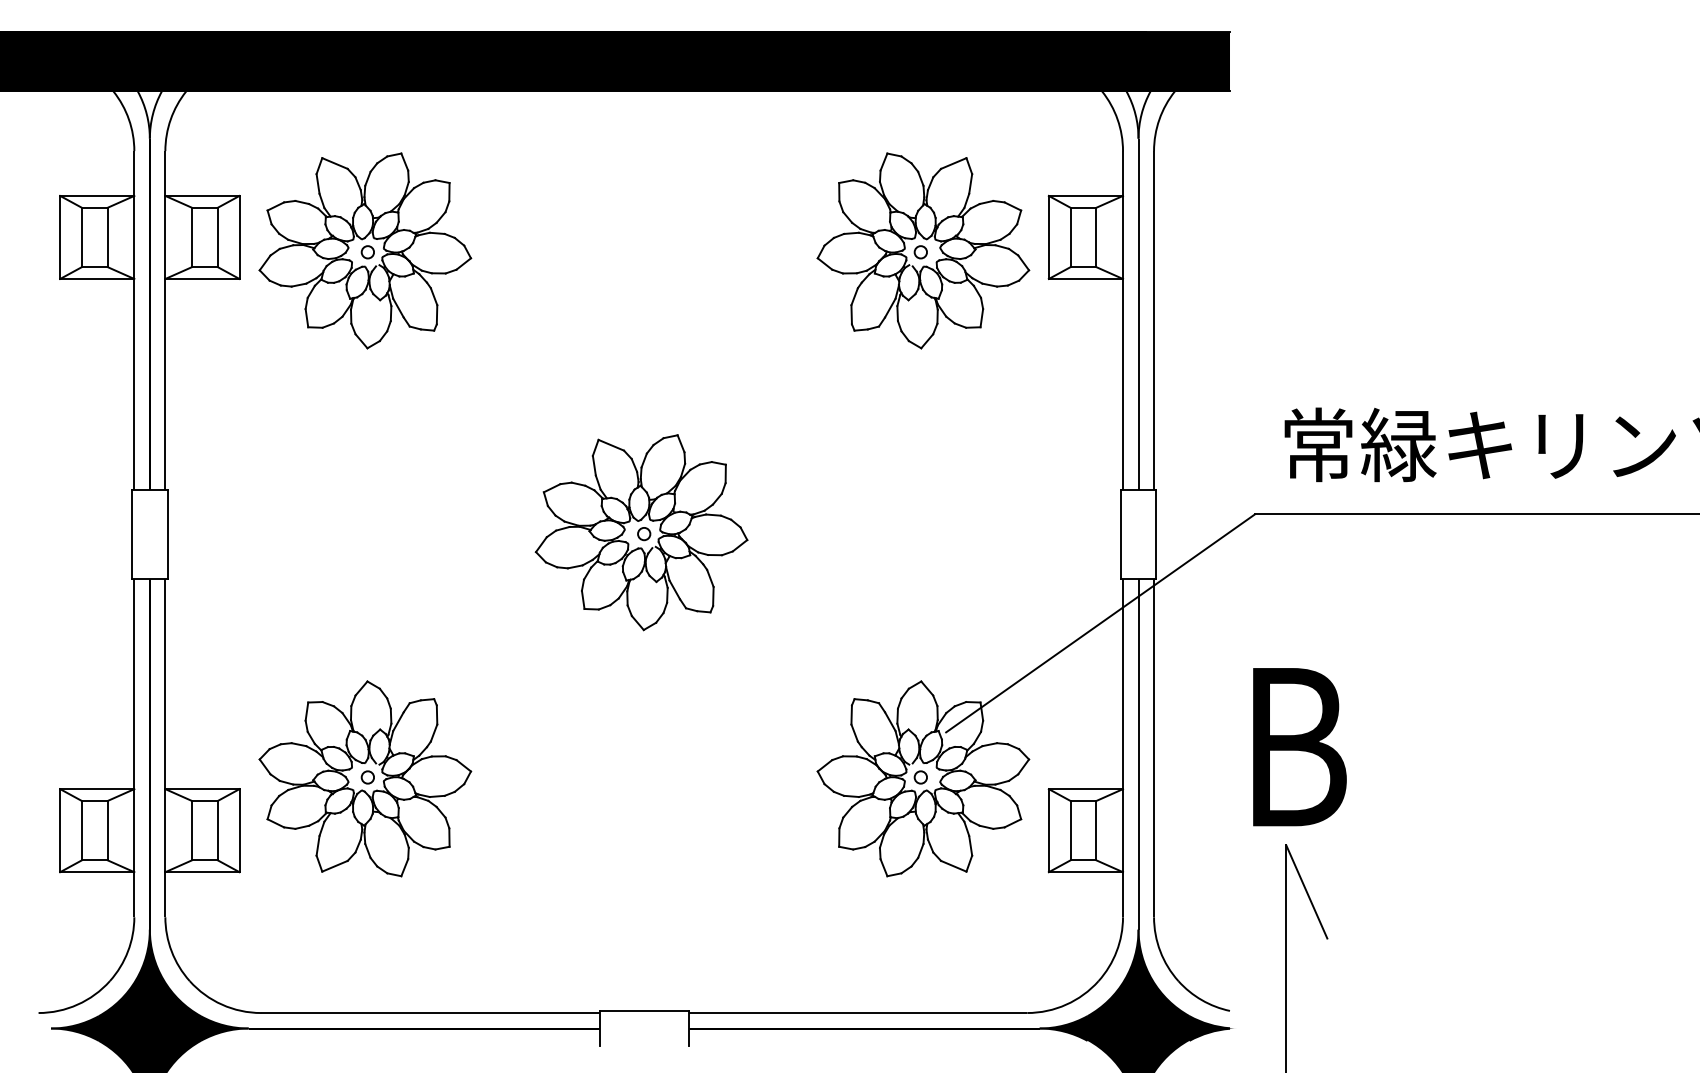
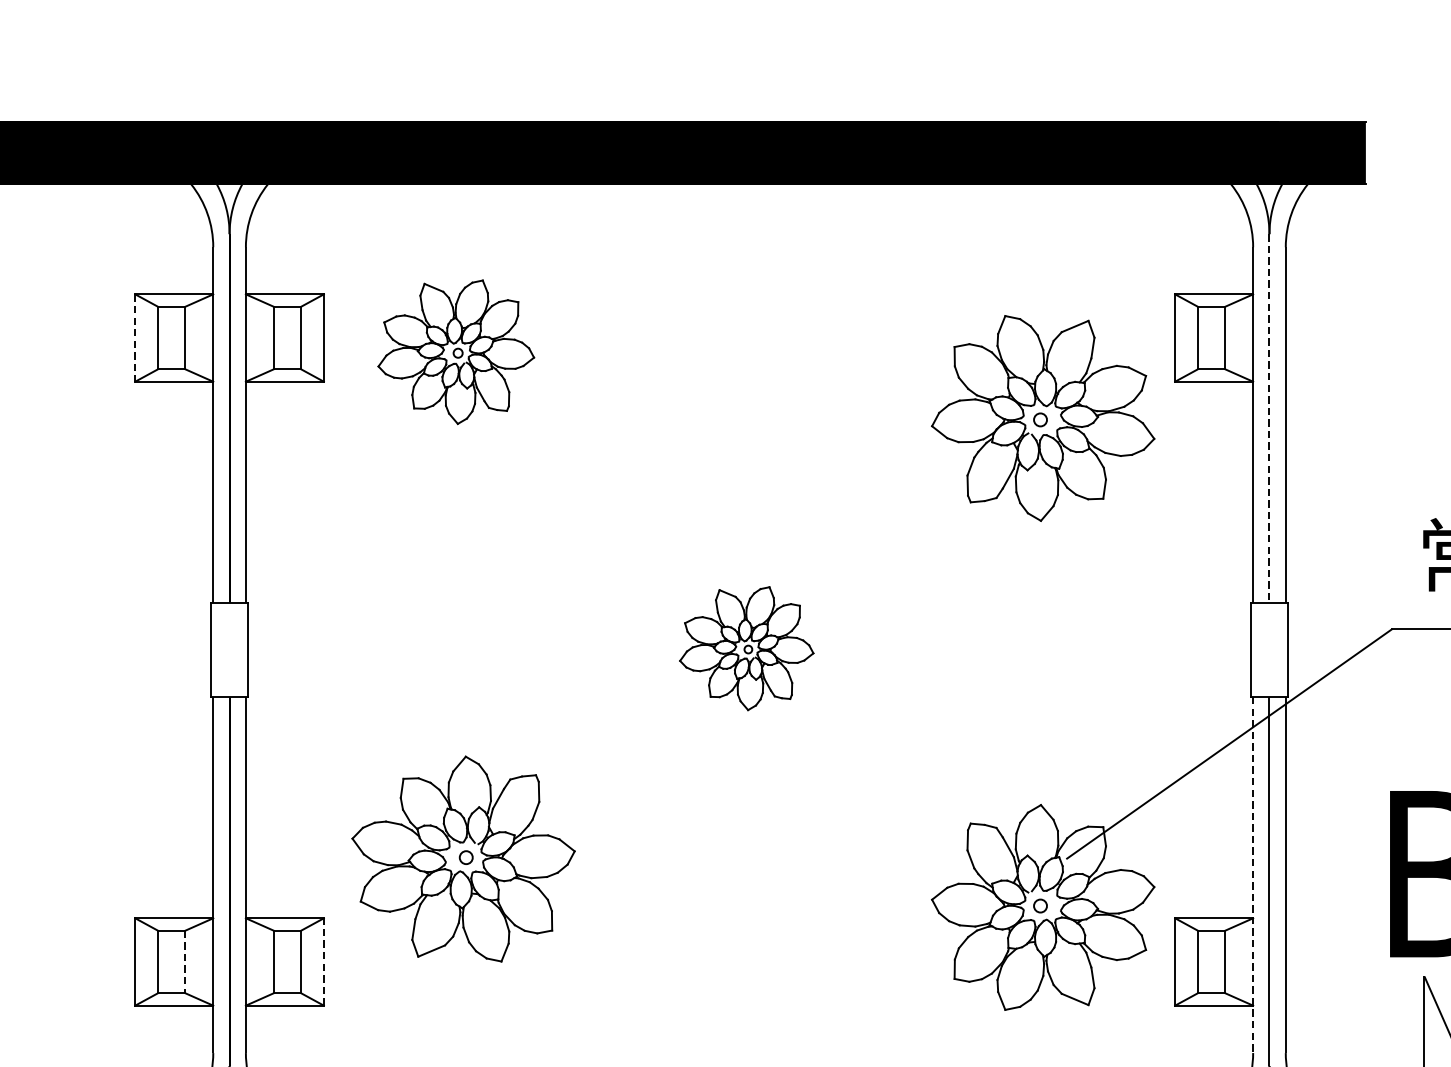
line: (60, 237) -> (135, 338), solid -> dashed
part: (365, 250) -> (456, 351), size x0.7
part: (923, 250) -> (1043, 418), moved
line: (1138, 314) -> (1269, 419), solid -> dashed
part: (641, 532) -> (746, 648), size x0.6
line: (1123, 748) -> (1253, 875), solid -> dashed
part: (365, 778) -> (463, 858), moved
line: (107, 830) -> (185, 961), solid -> dashed
line: (239, 830) -> (323, 961), solid -> dashed

